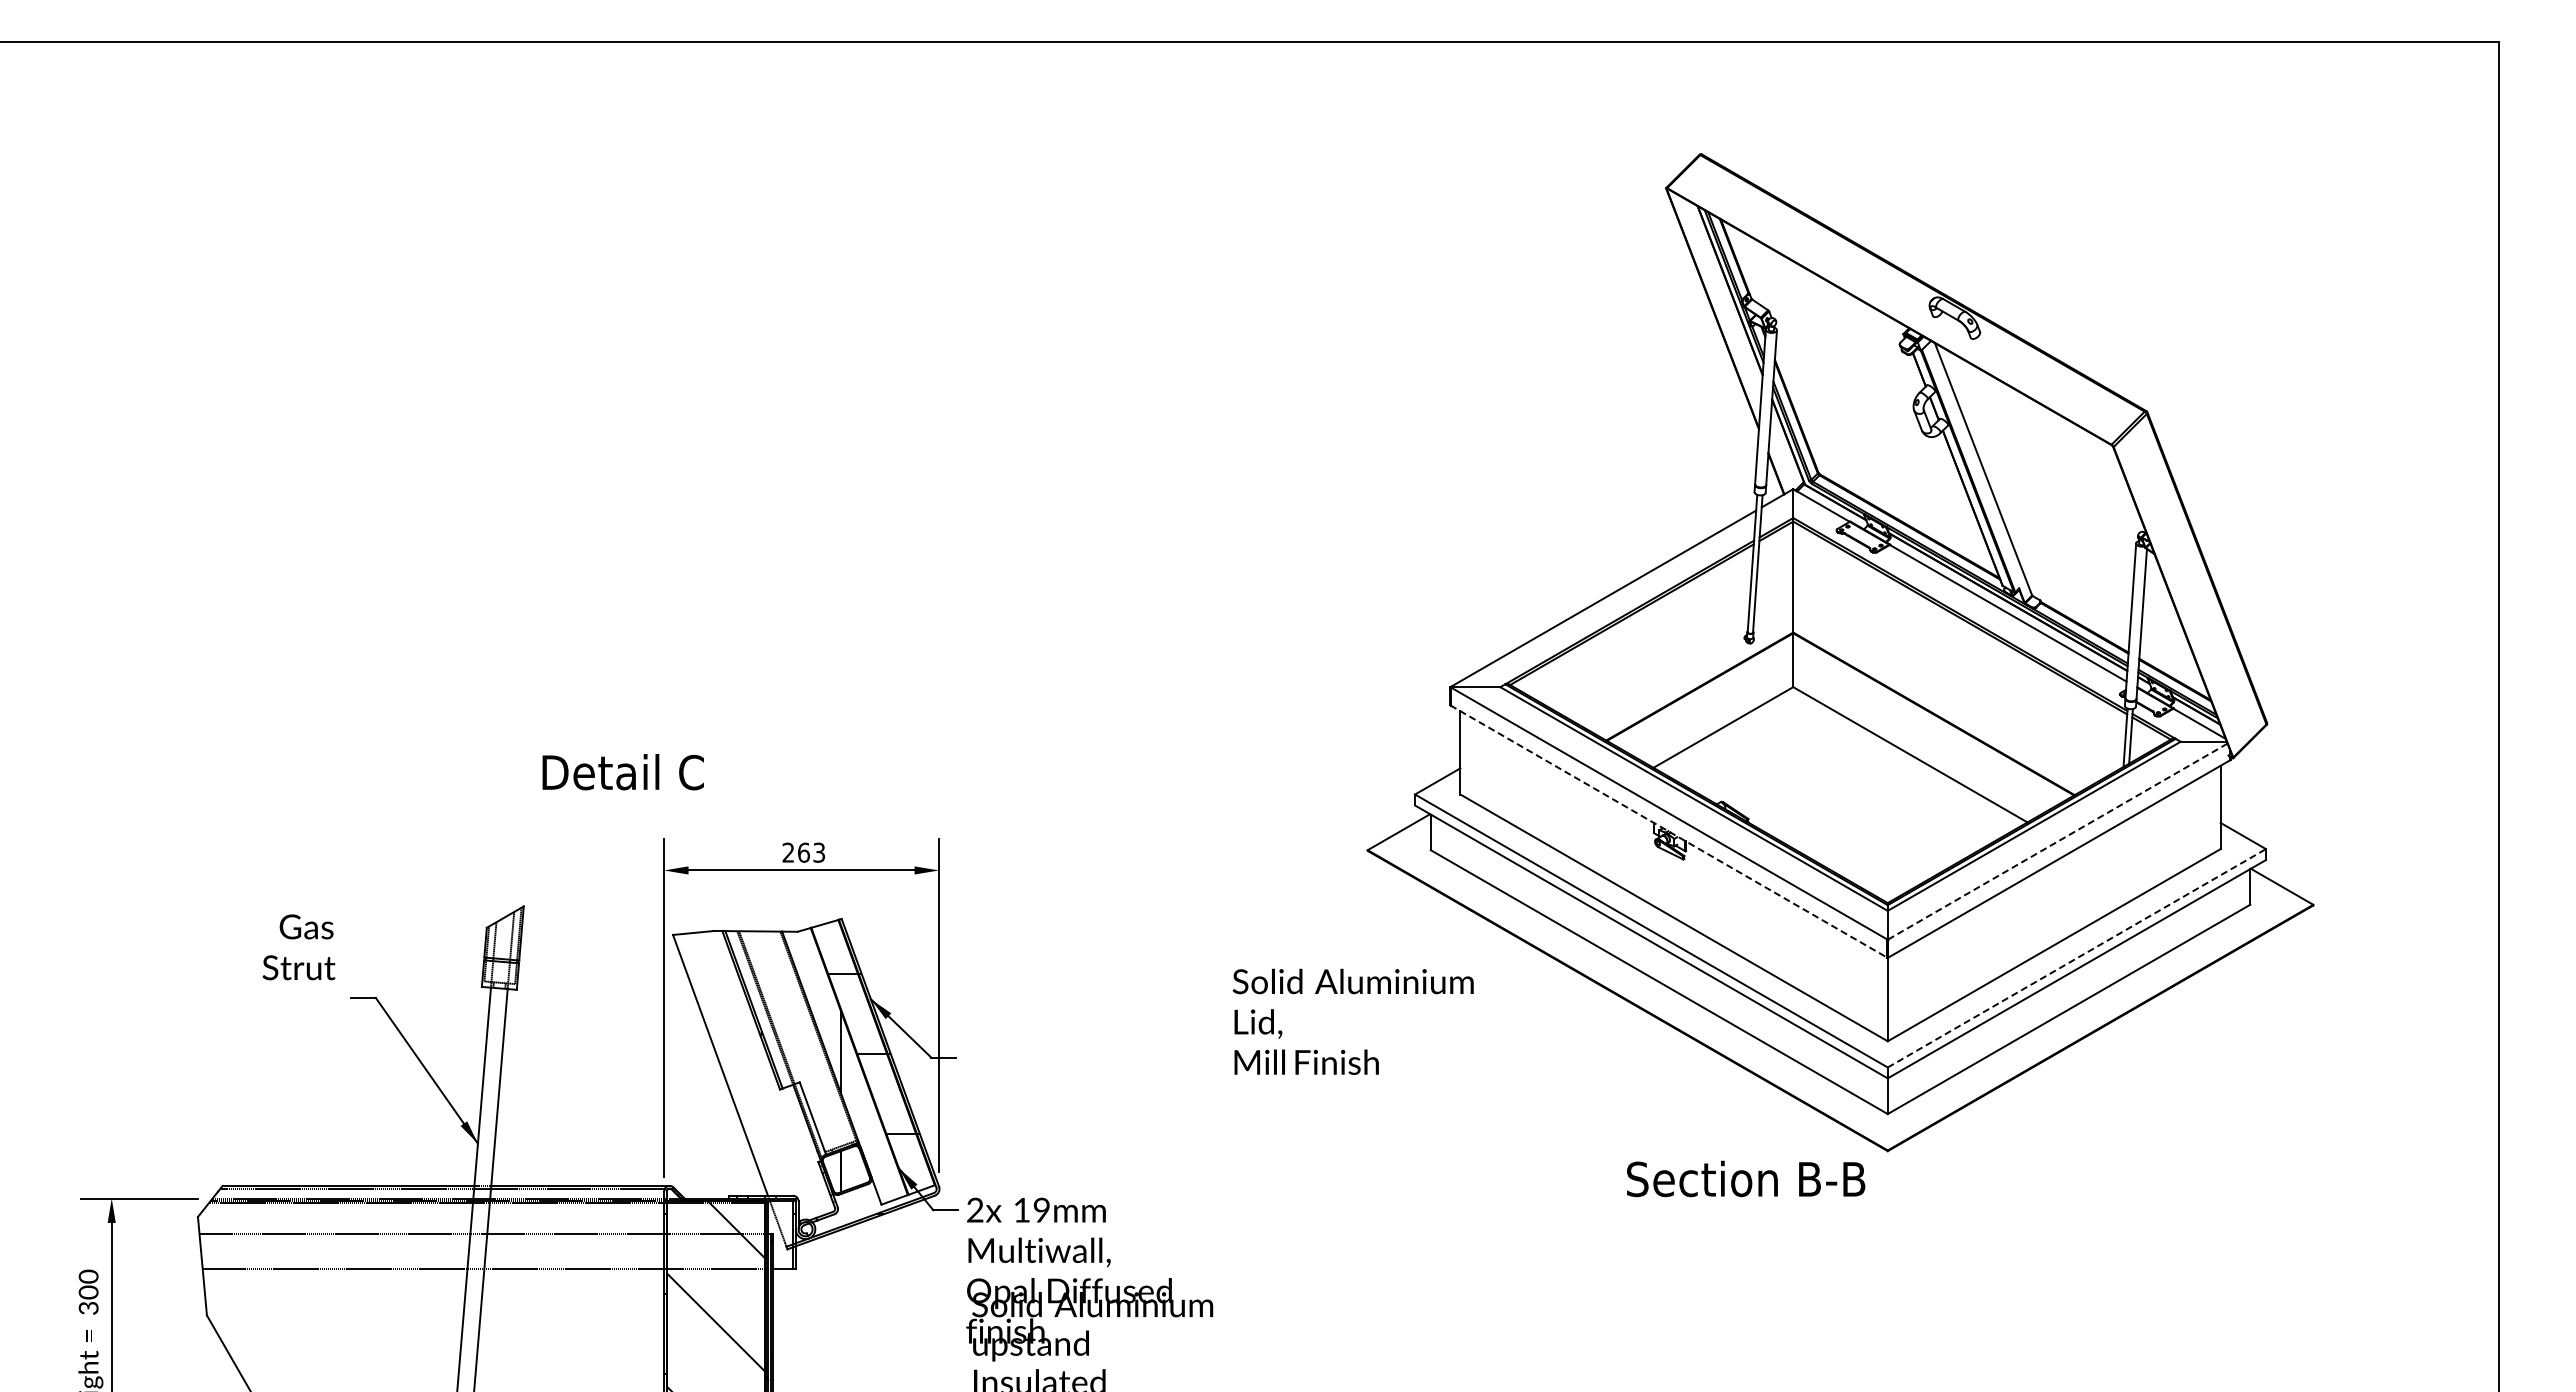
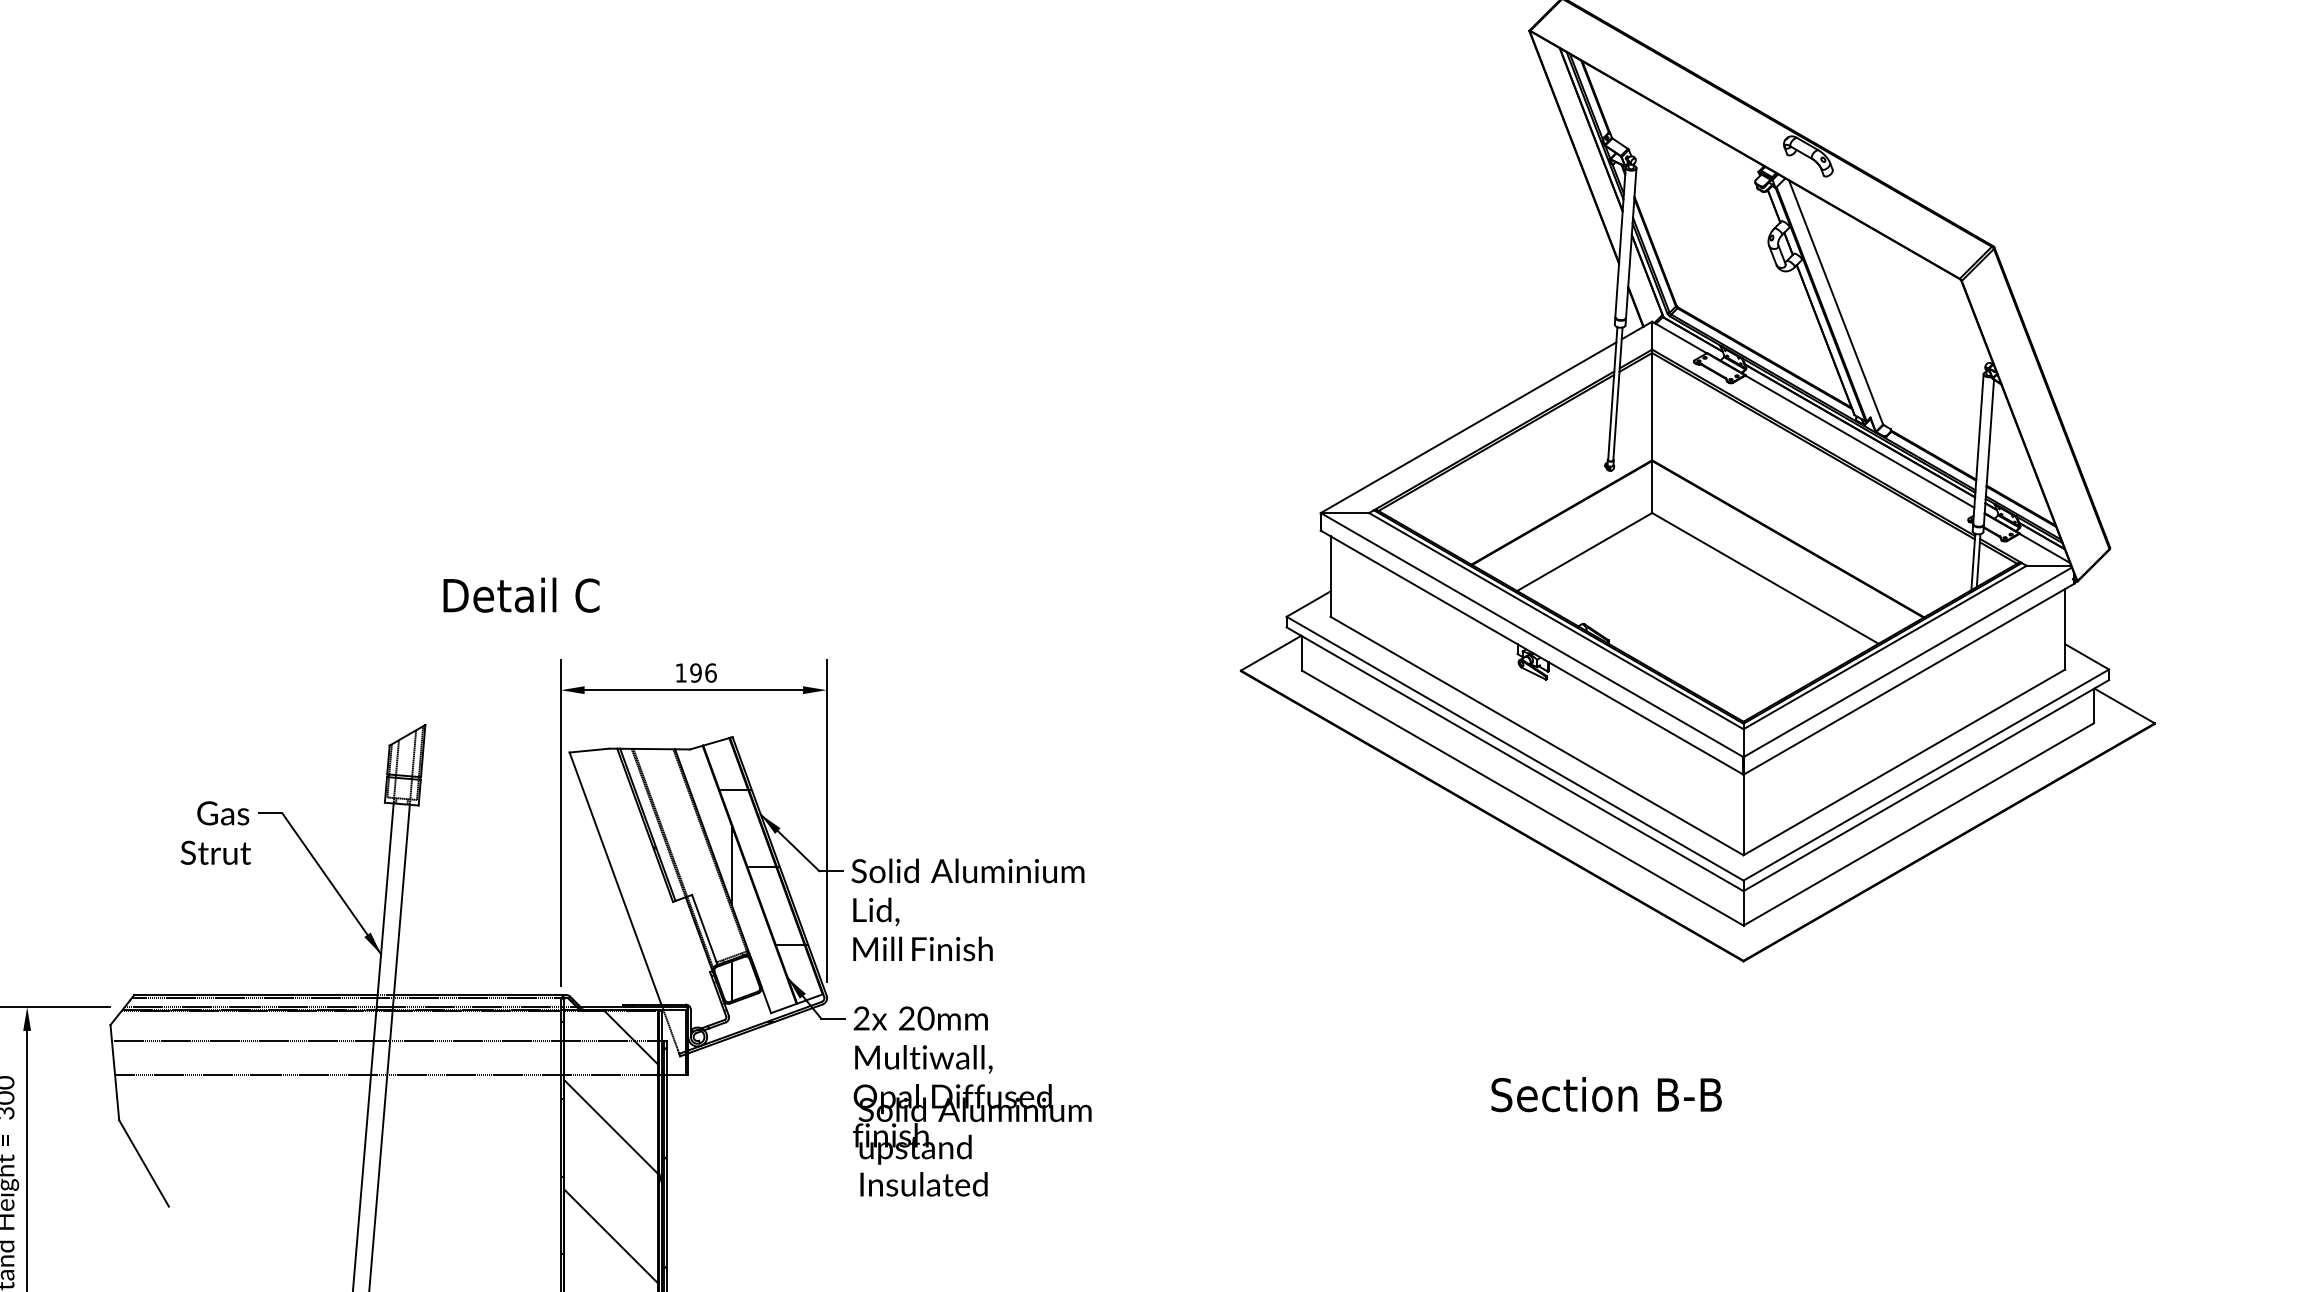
line: (1669, 831) -> (1532, 652), dashed -> solid
line: (2057, 841) -> (1907, 662), dashed -> solid
text: (803, 852) -> (695, 672), 263 -> 196
text: (298, 947) -> (215, 833), moved
line: (2077, 958) -> (1926, 775), dashed -> solid
text: (1353, 1021) -> (968, 909), moved
text: (1746, 1178) -> (1607, 1094), moved
text: (1031, 1209) -> (916, 1017), 19mm -> 20mm

